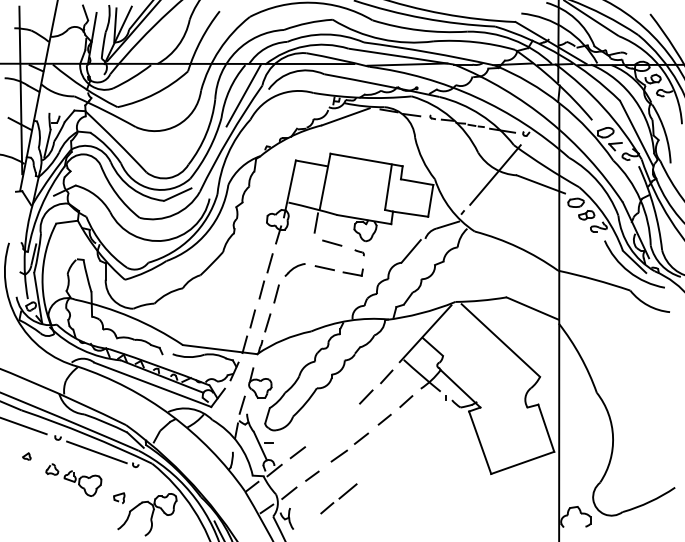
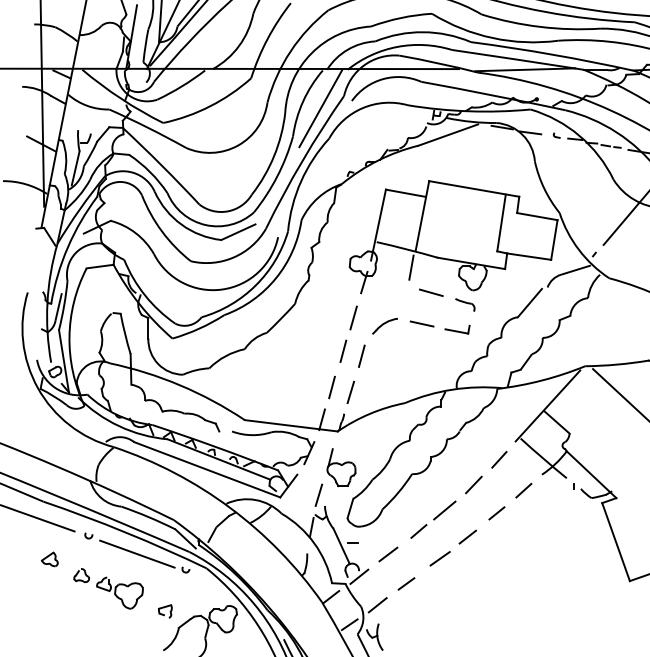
part: (359, 252) -> (465, 304), size x1.67
part: (26, 456) -> (49, 559), size x1.67
line: (338, 498) -> (432, 519), moved

